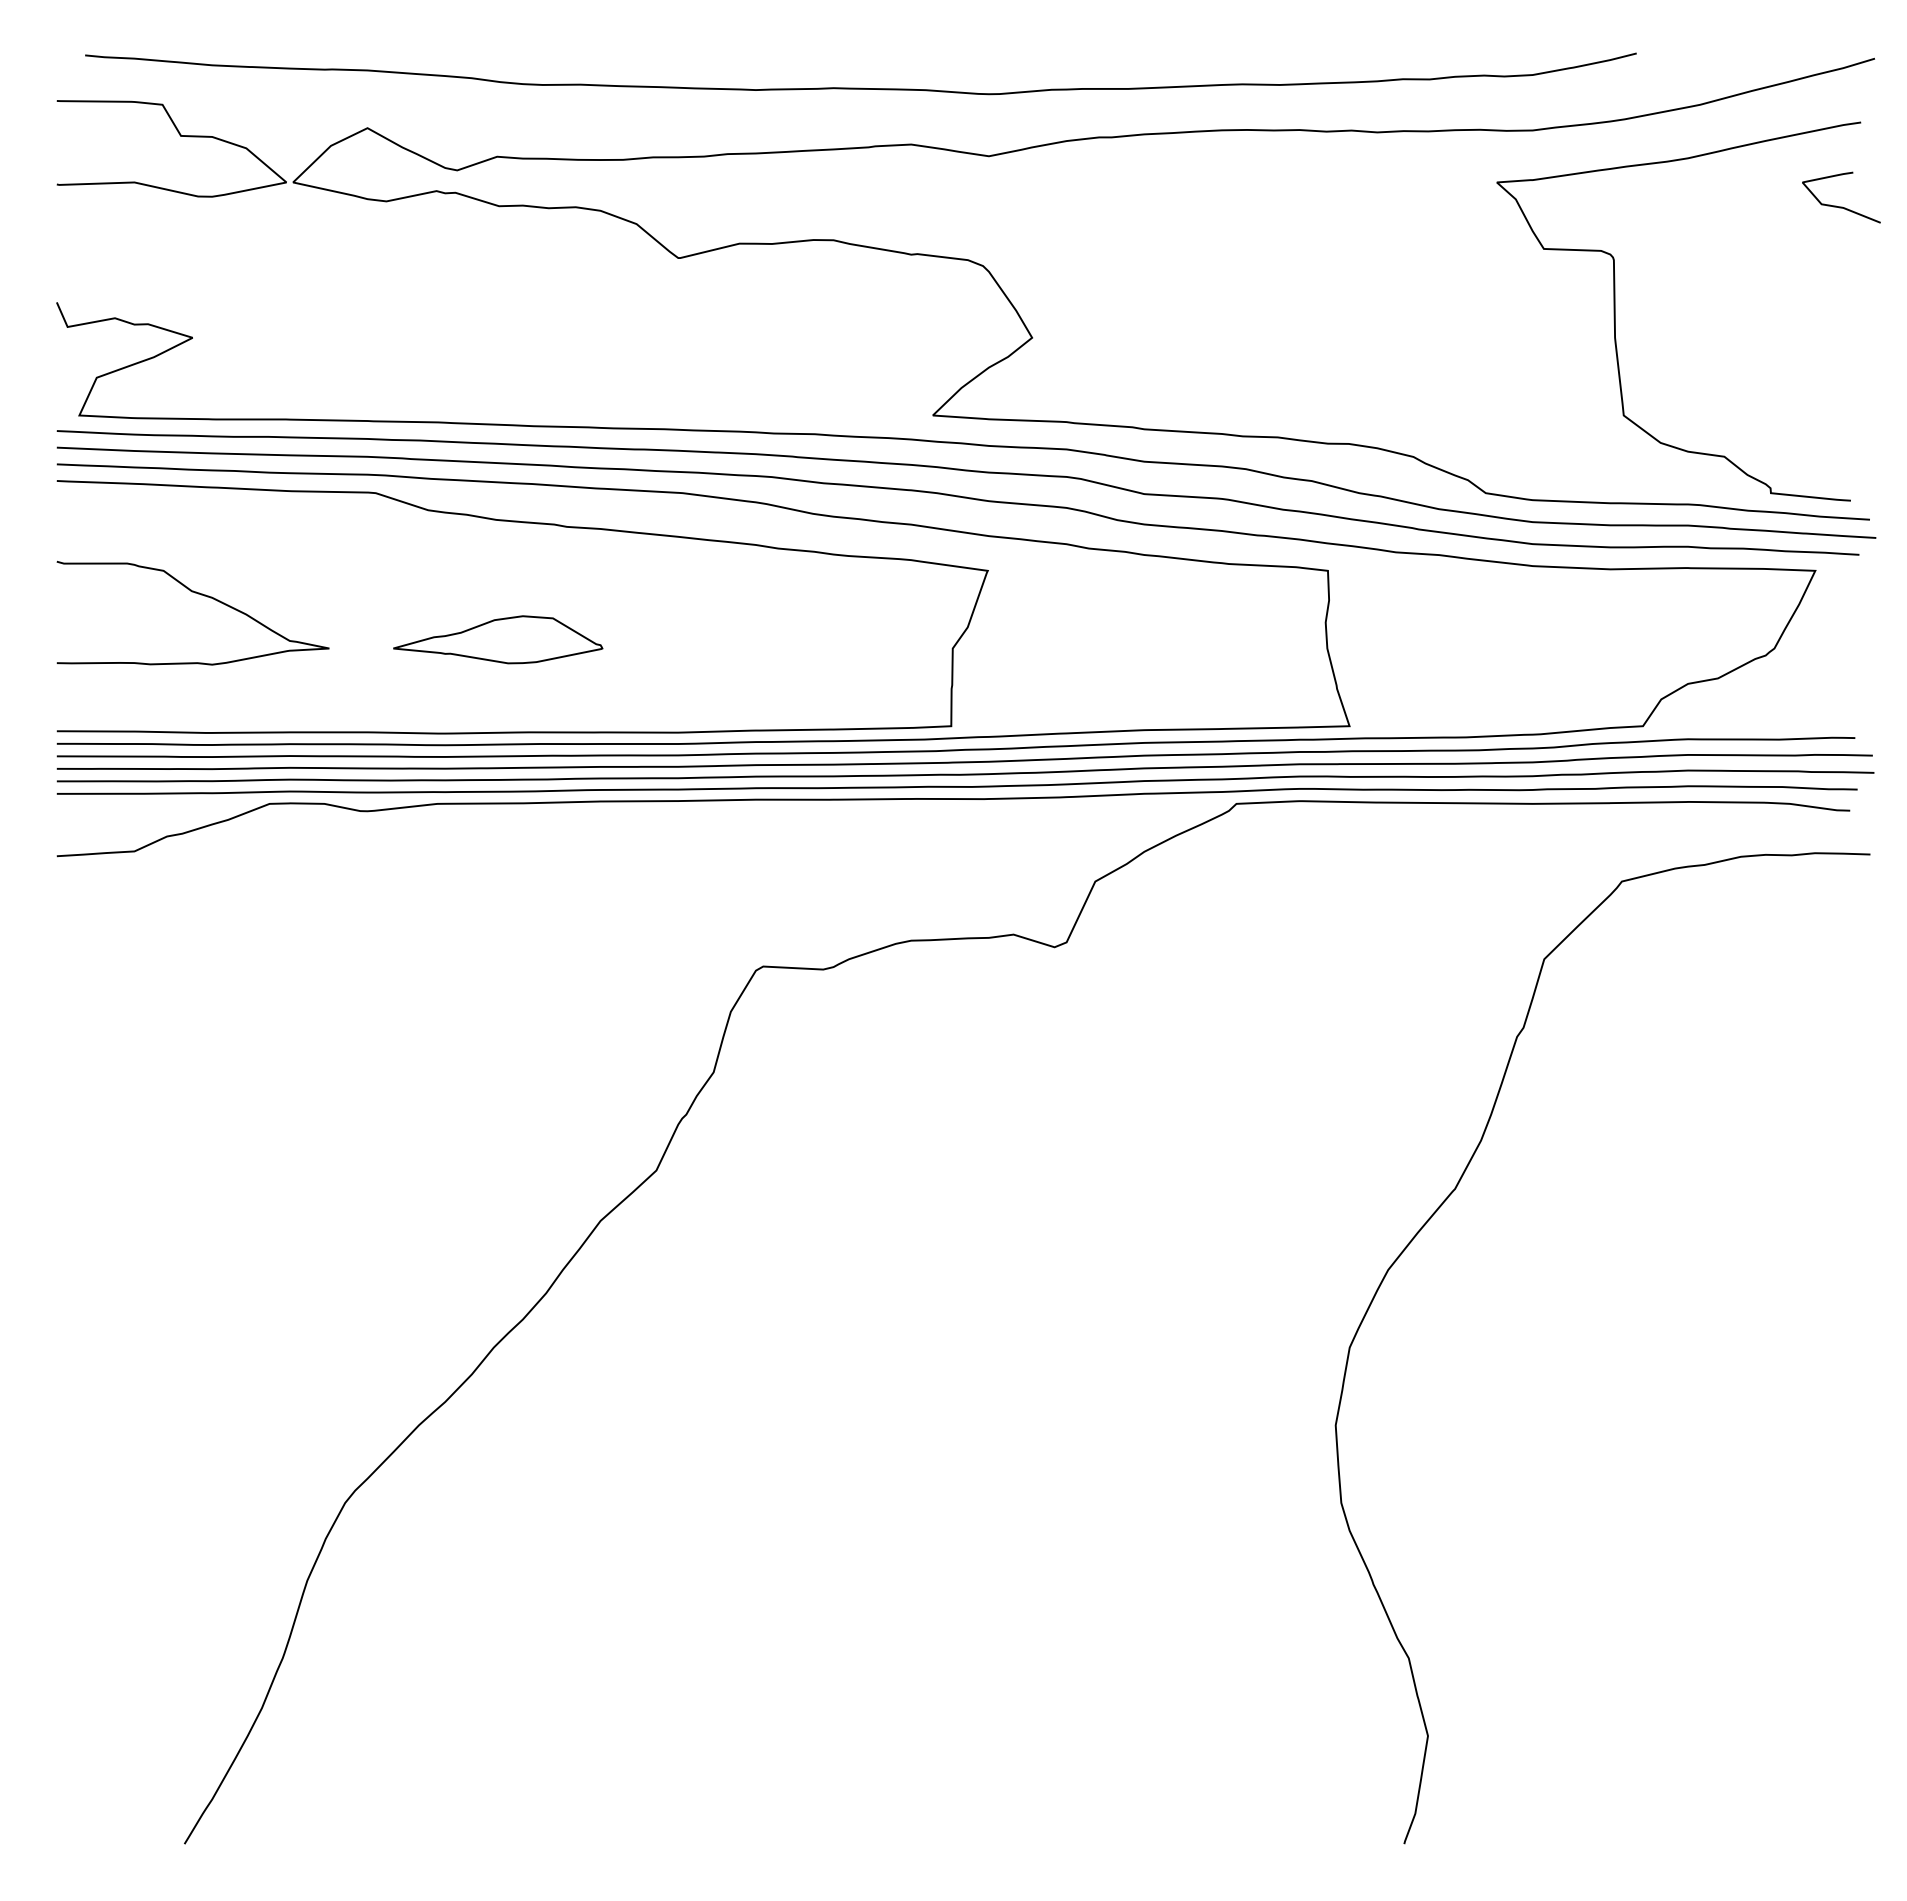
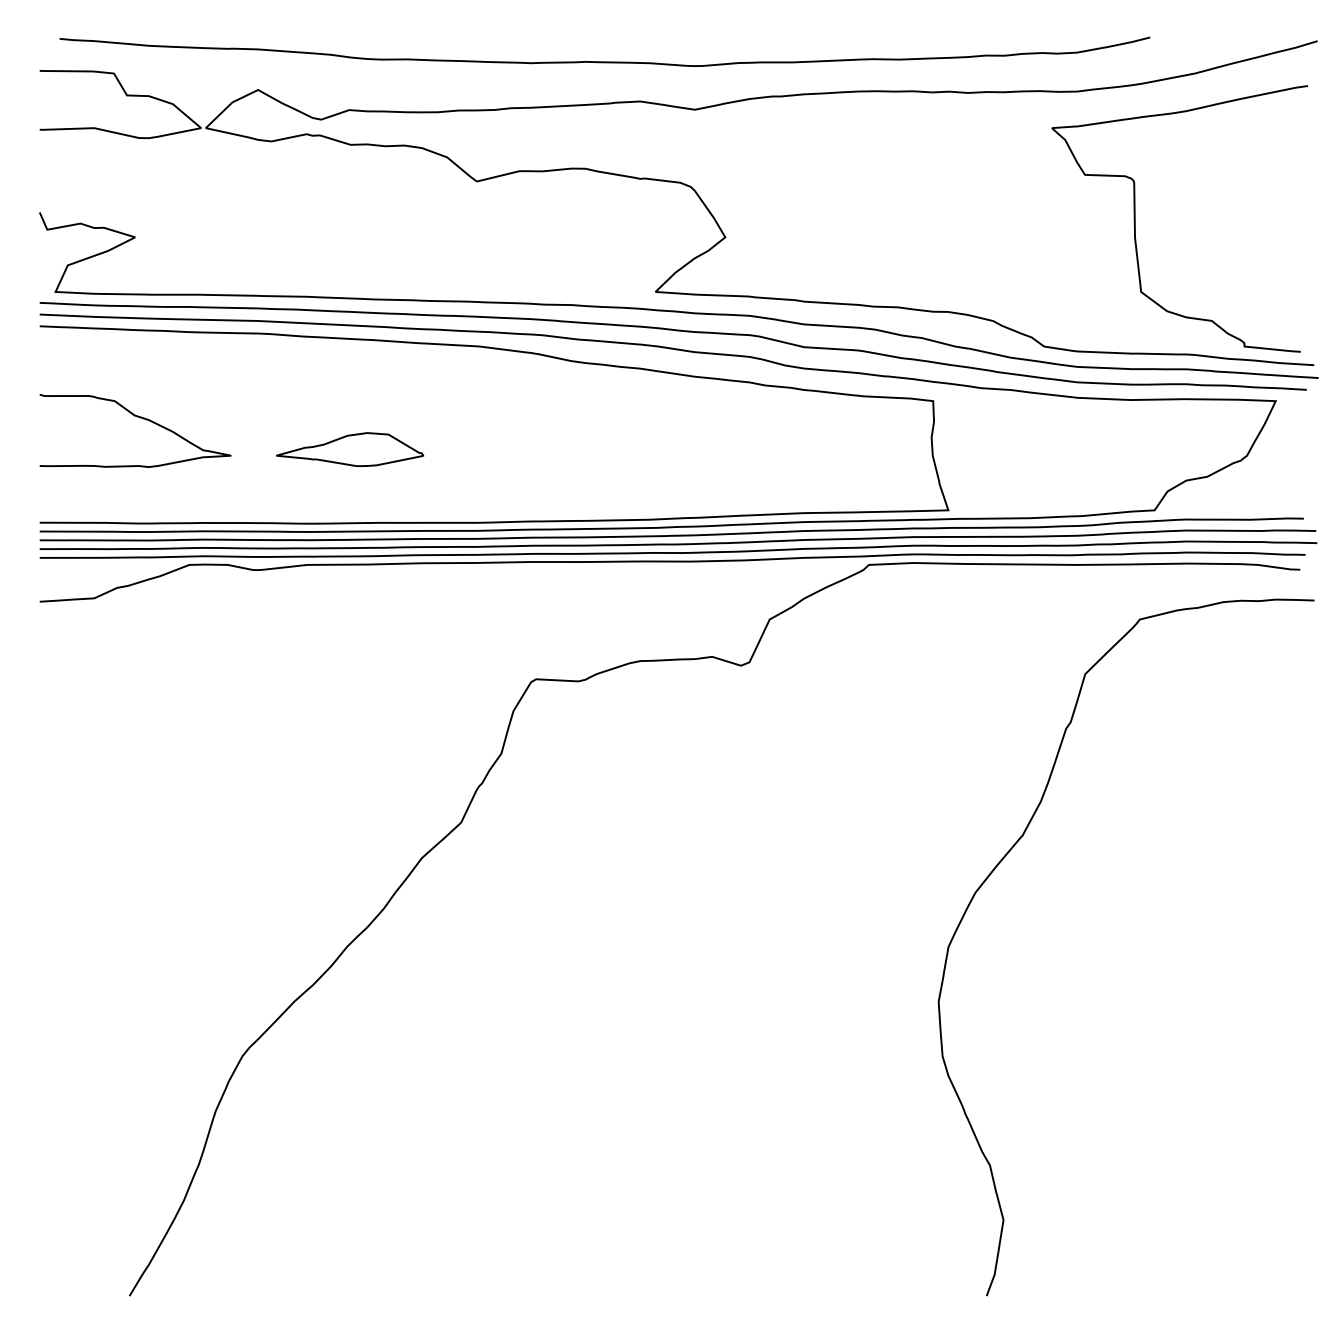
curve: (1841, 206) -> (1294, 145), removed
curve: (523, 523) -> (367, 367), removed

